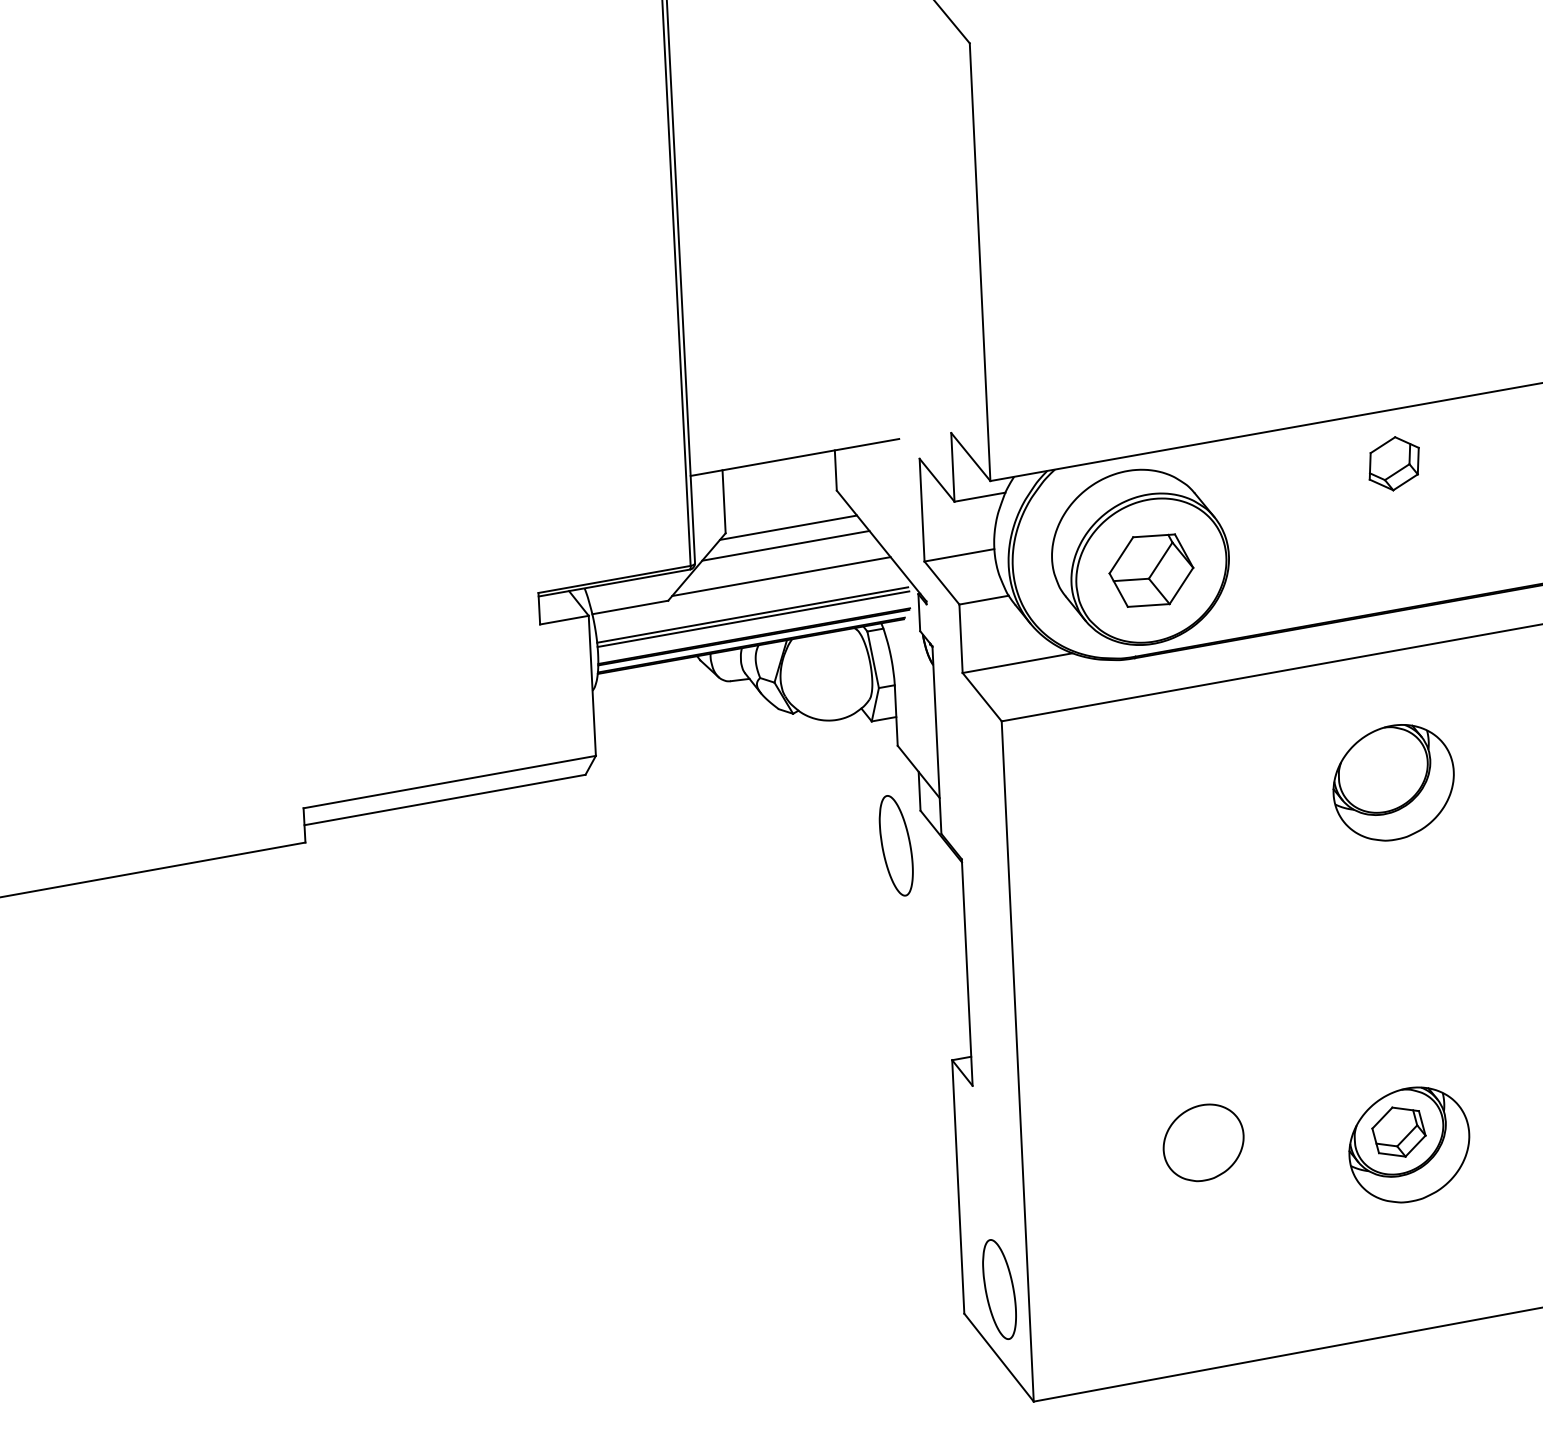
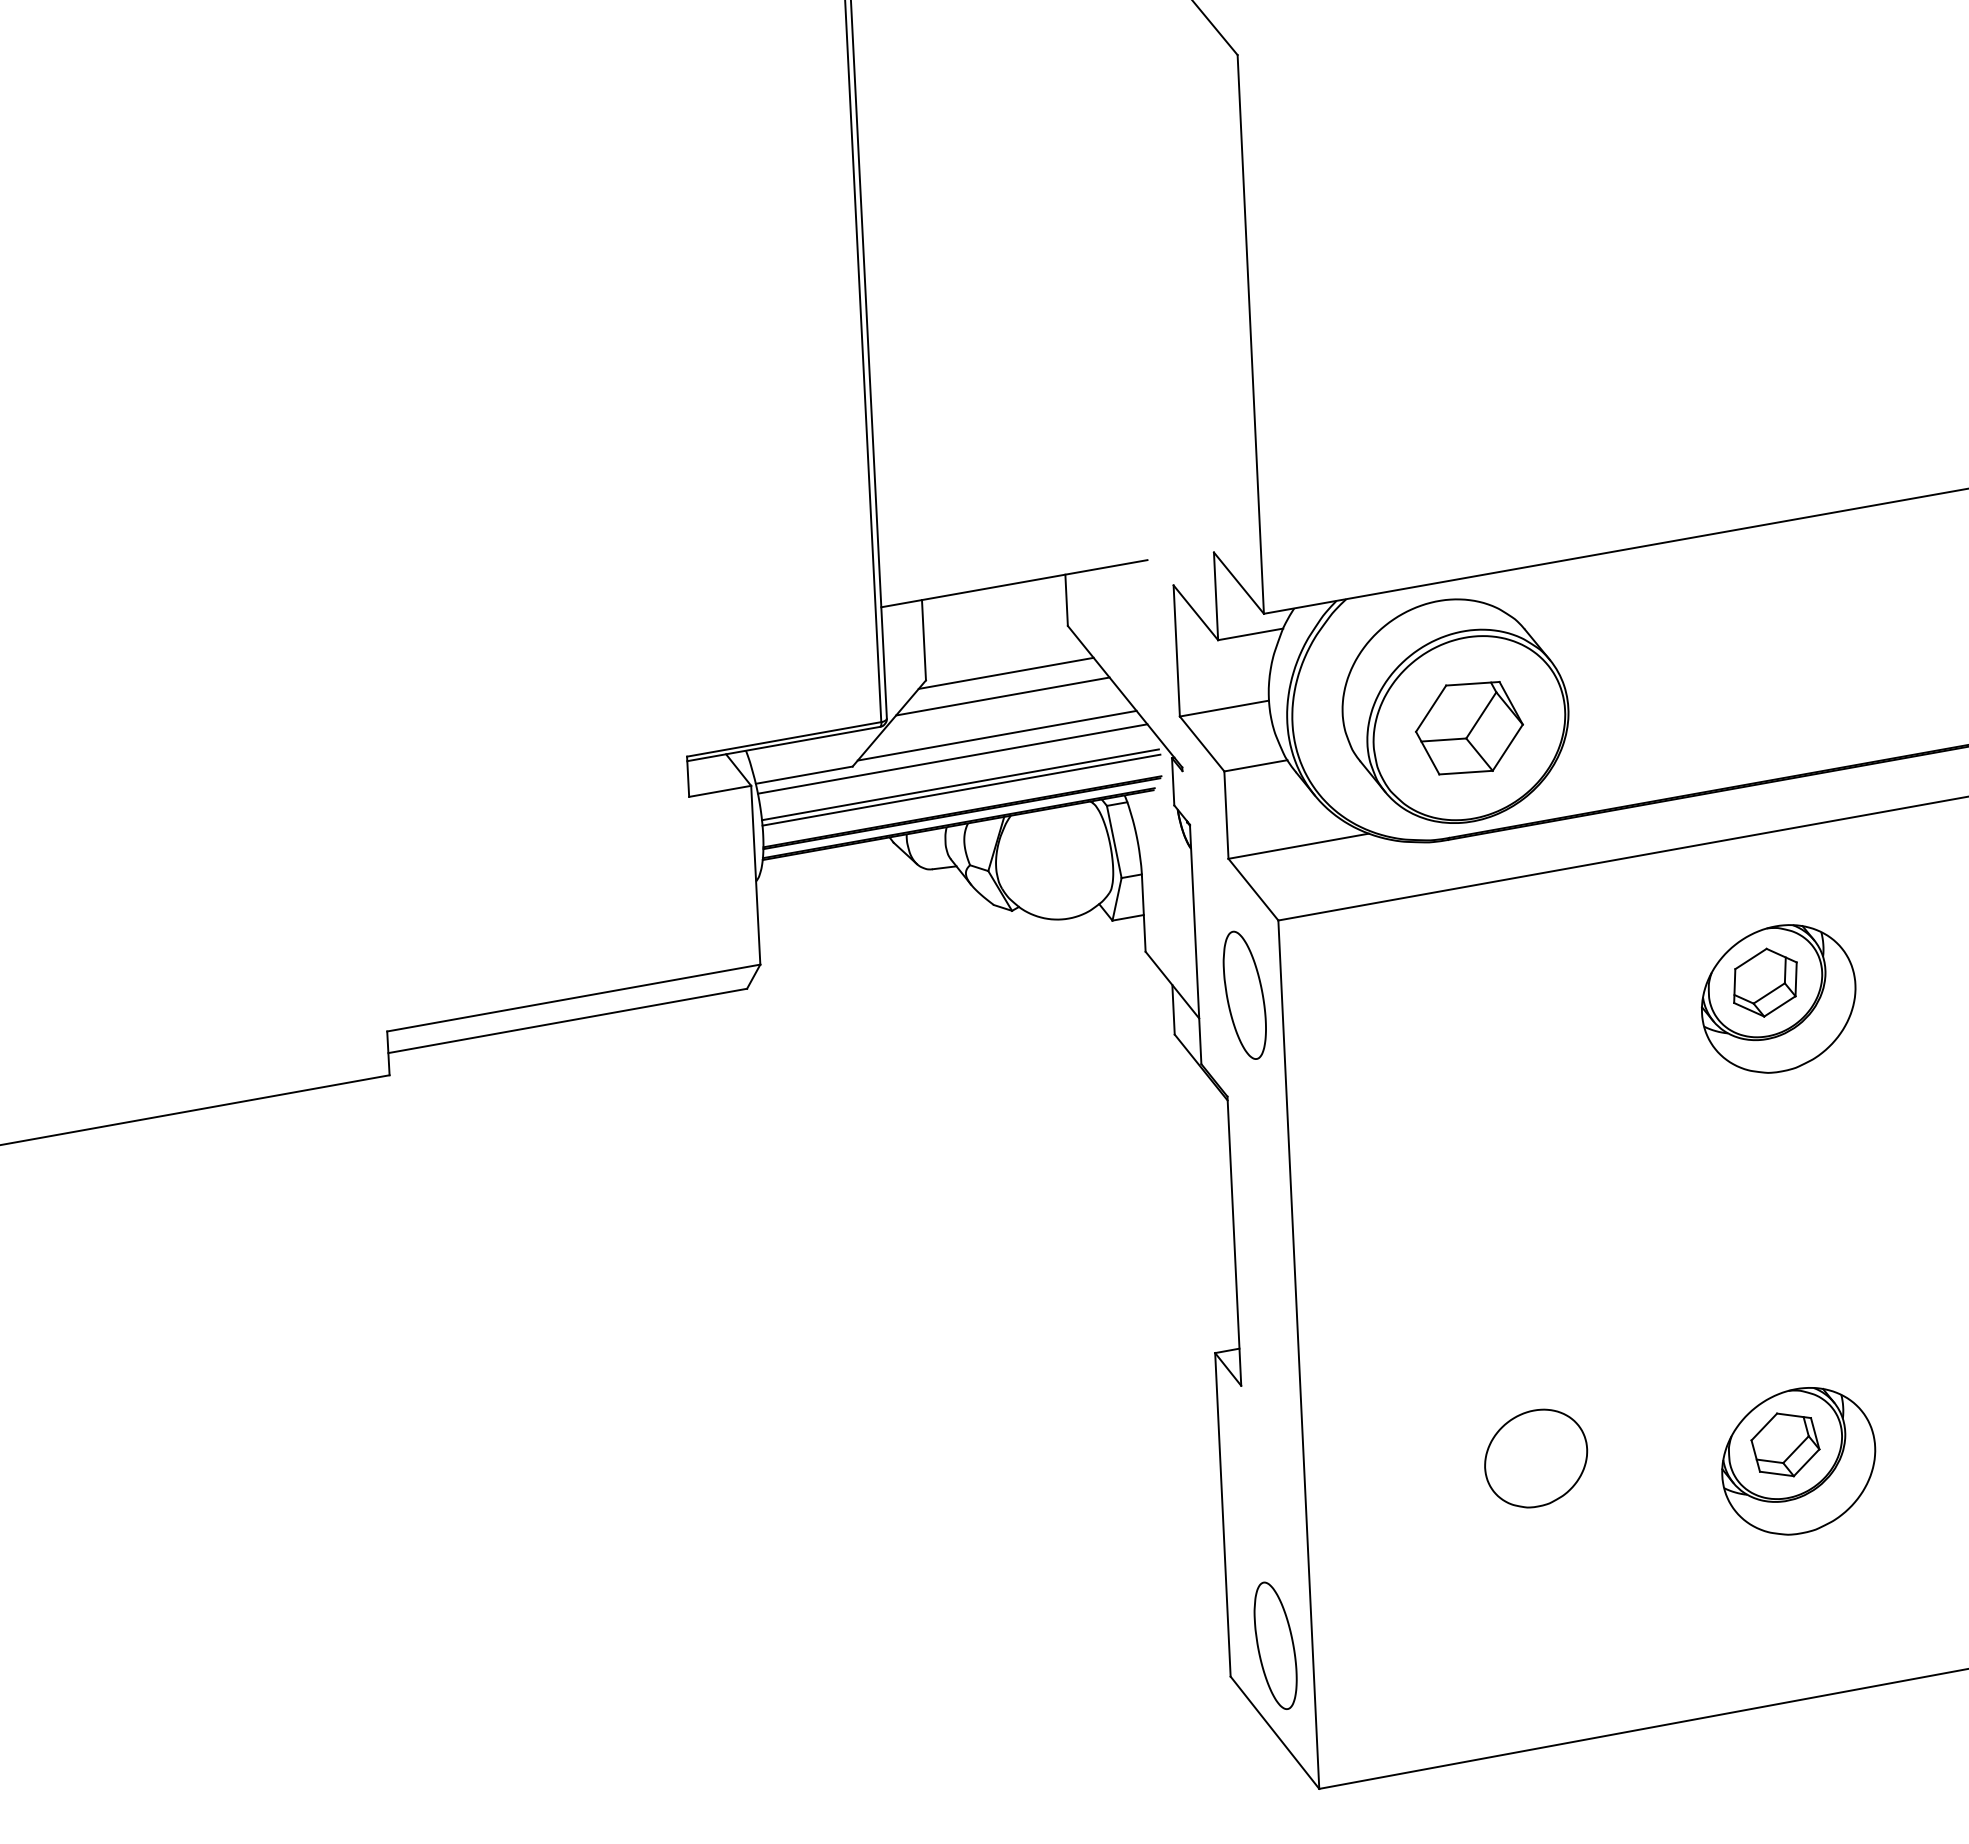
part: (1394, 463) -> (1765, 982), moved
line: (746, 594) -> (952, 758), added
part: (896, 845) -> (1244, 994), moved

